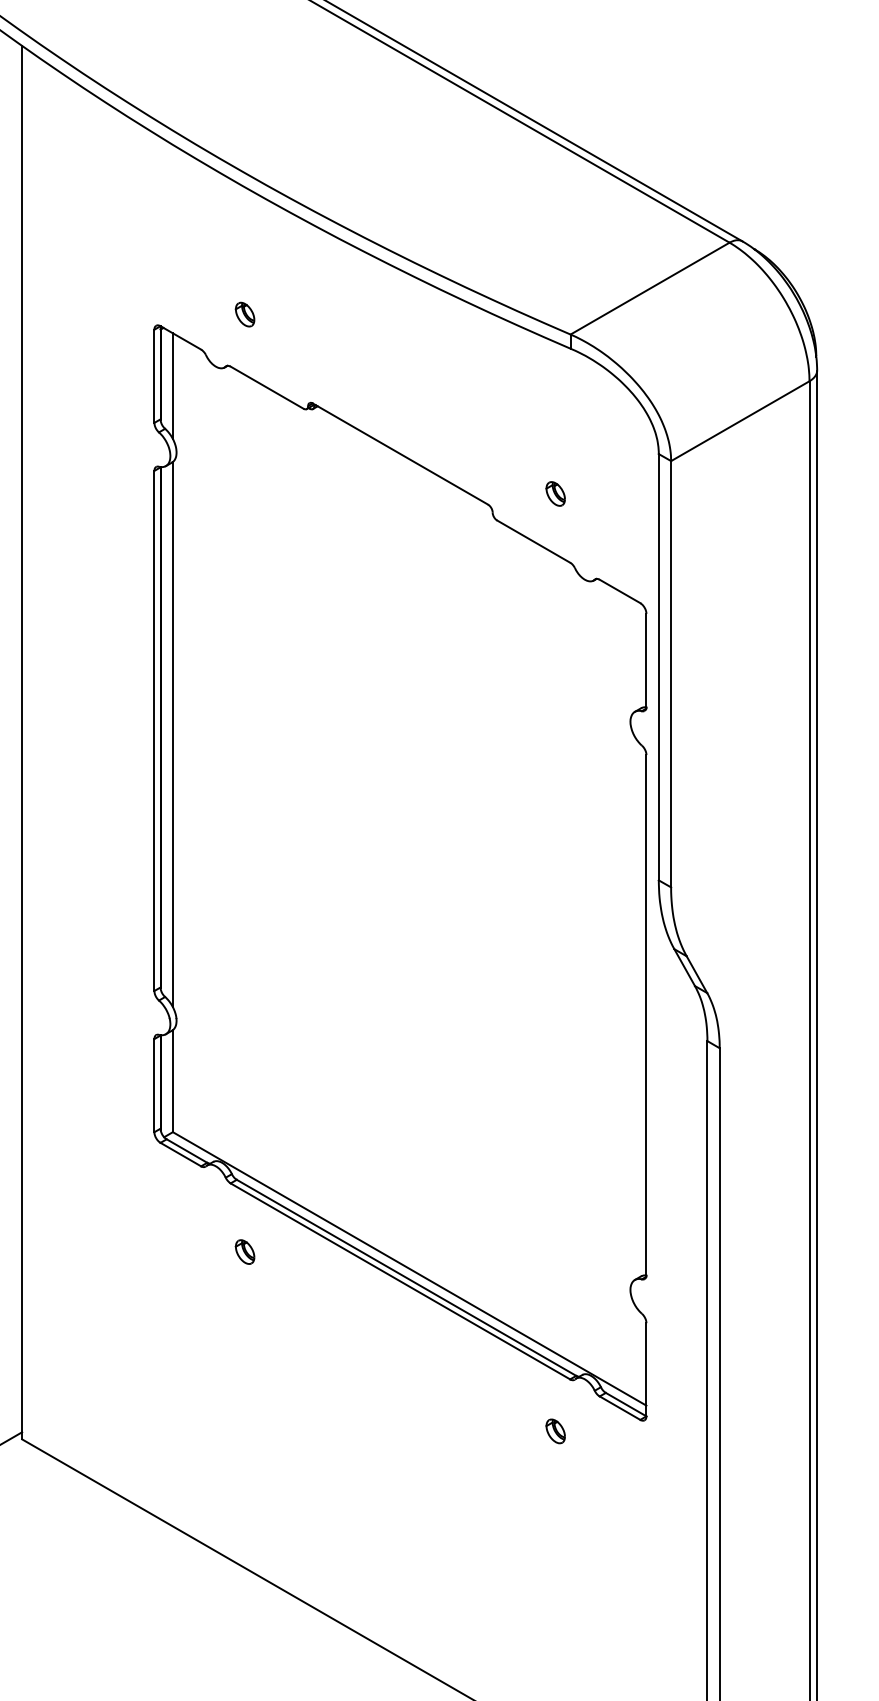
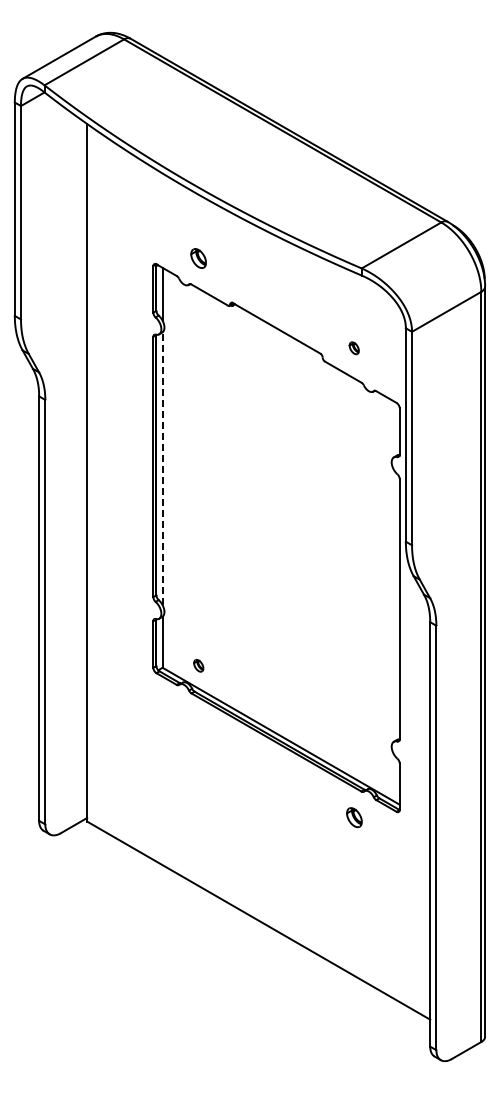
part: (244, 314) -> (198, 258), size x1.6
line: (172, 734) -> (162, 468), solid -> dashed
part: (244, 1251) -> (198, 665), moved
part: (554, 1431) -> (353, 817), size x1.6

